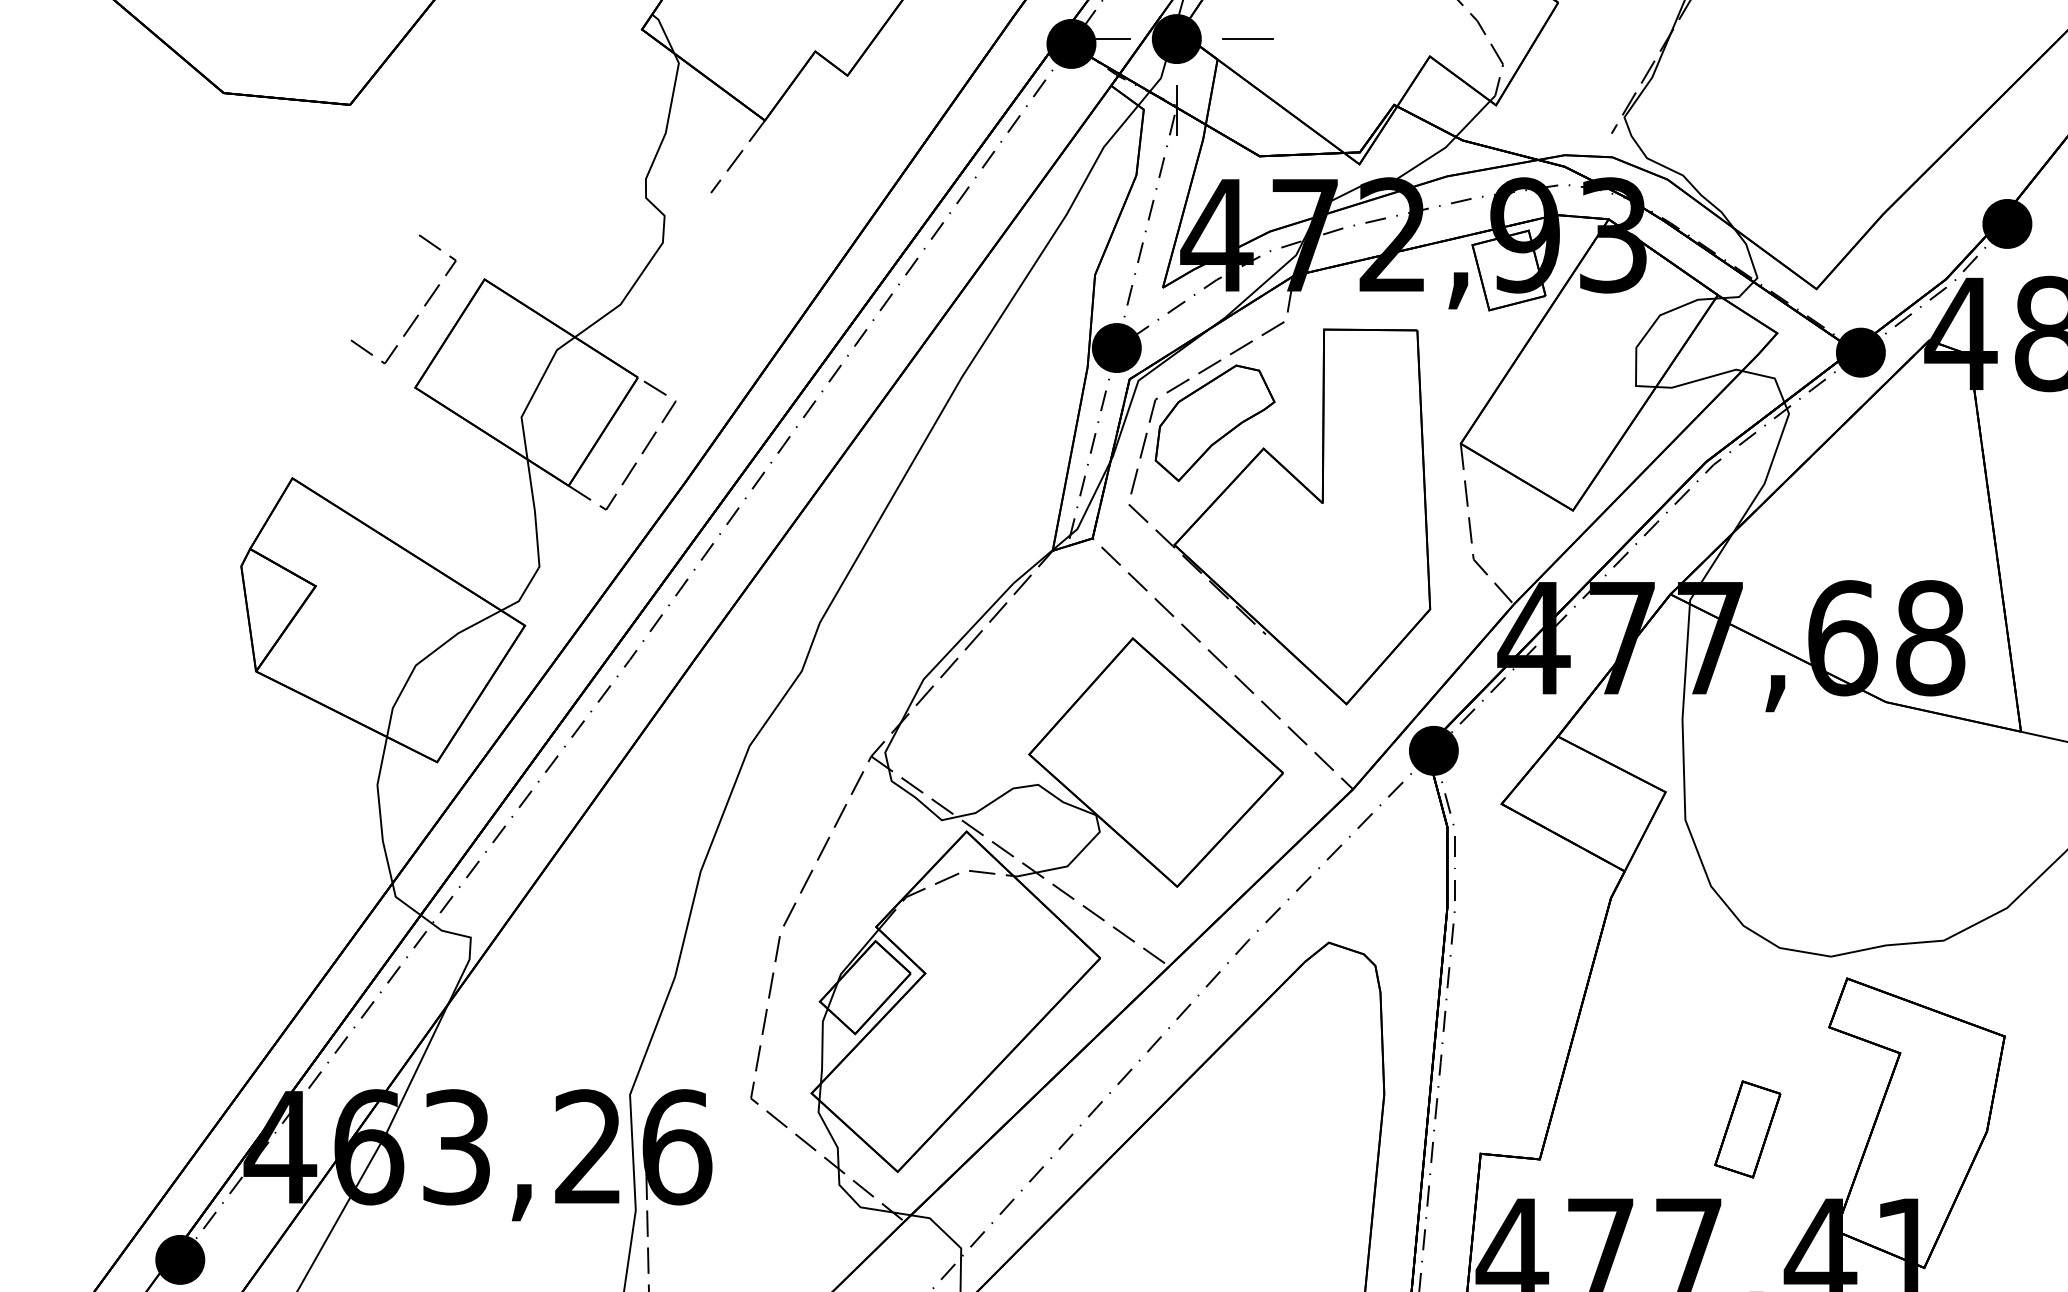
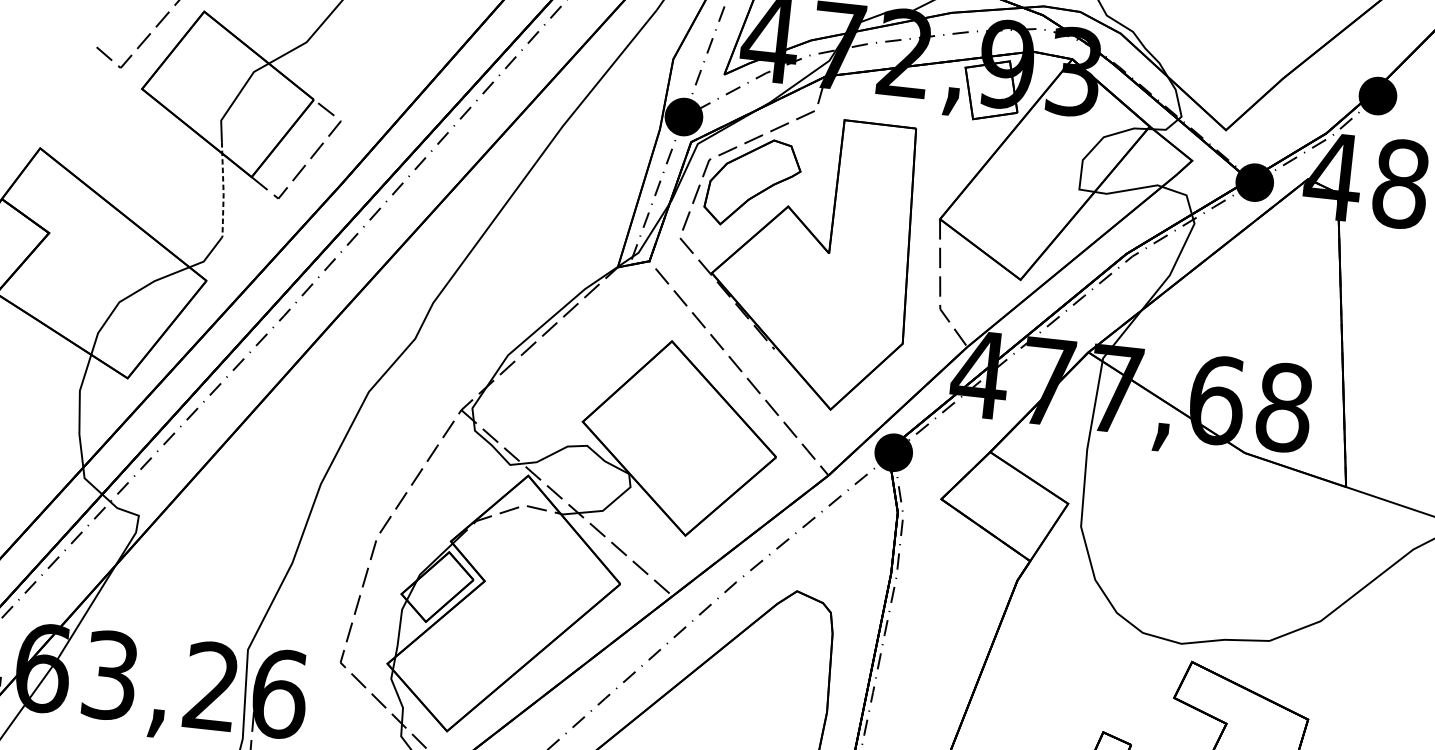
line: (534, 507) -> (223, 190), solid -> dashed

